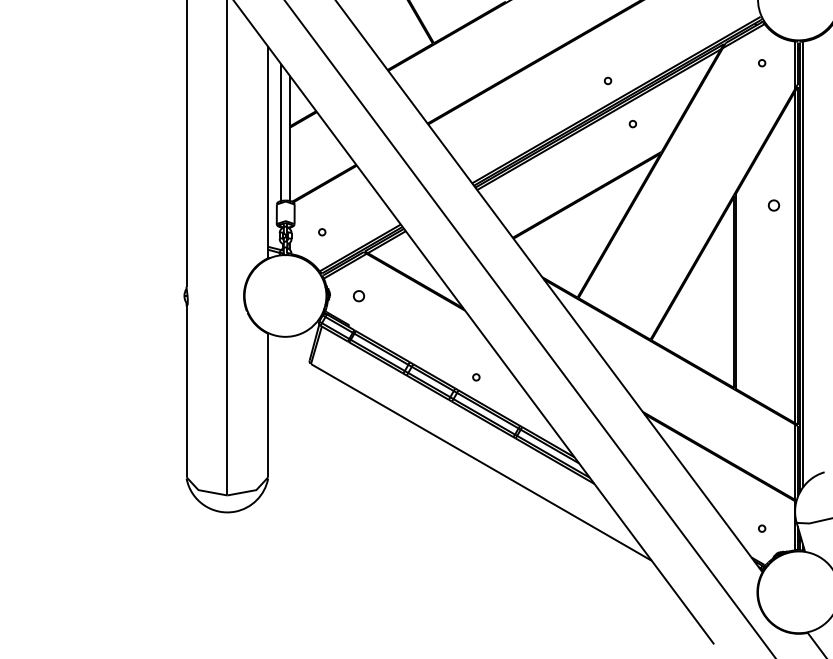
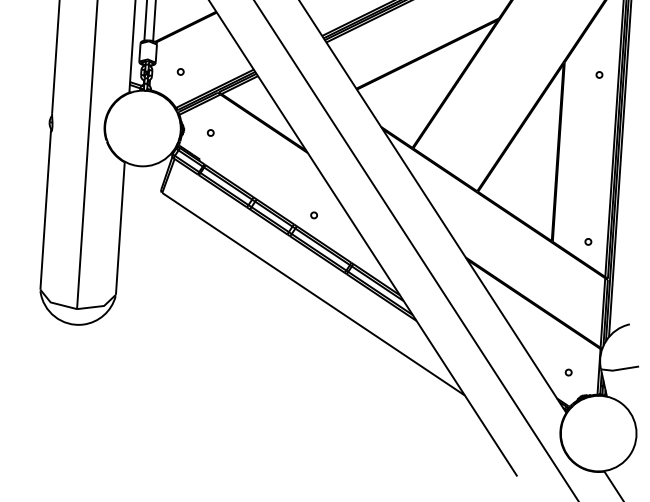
part: (773, 205) -> (599, 74), size x0.62
part: (358, 295) -> (210, 132), size x0.62
part: (773, 386) -> (587, 242), added

